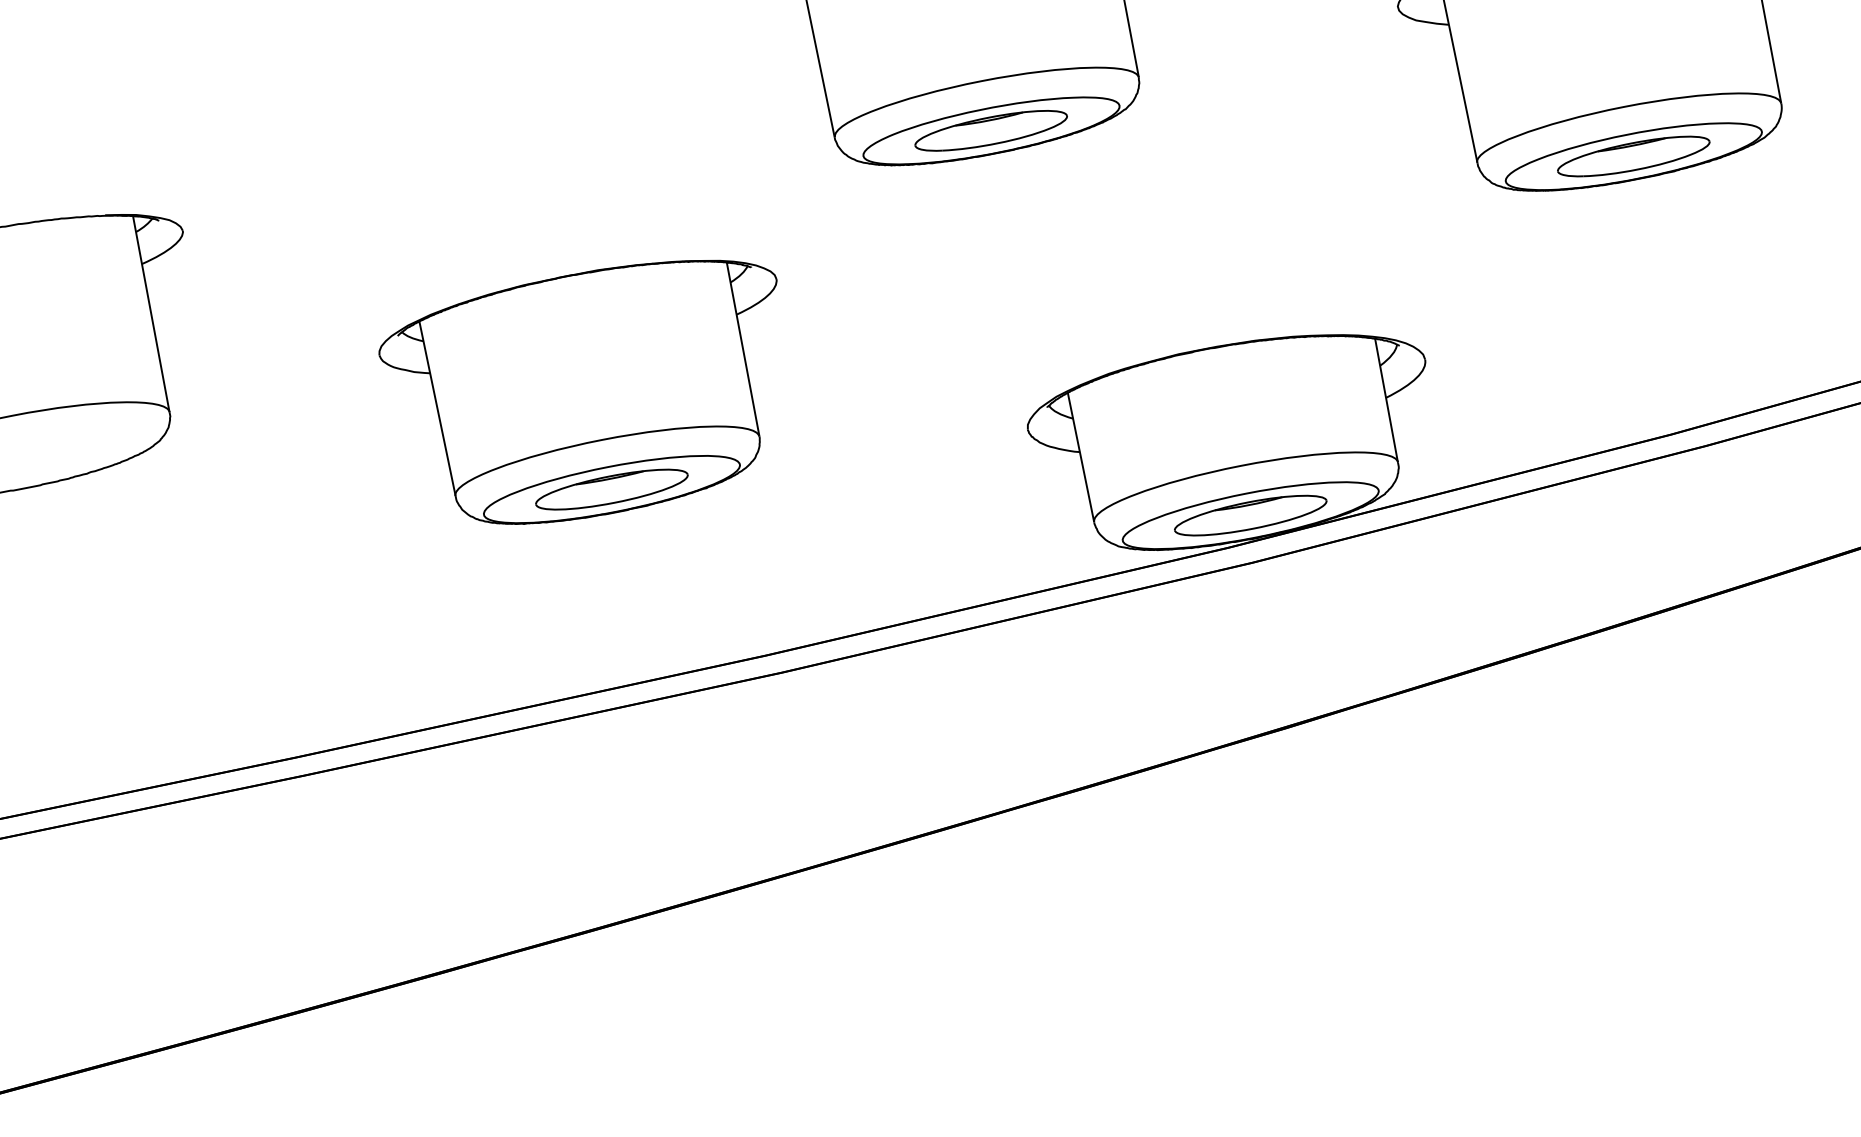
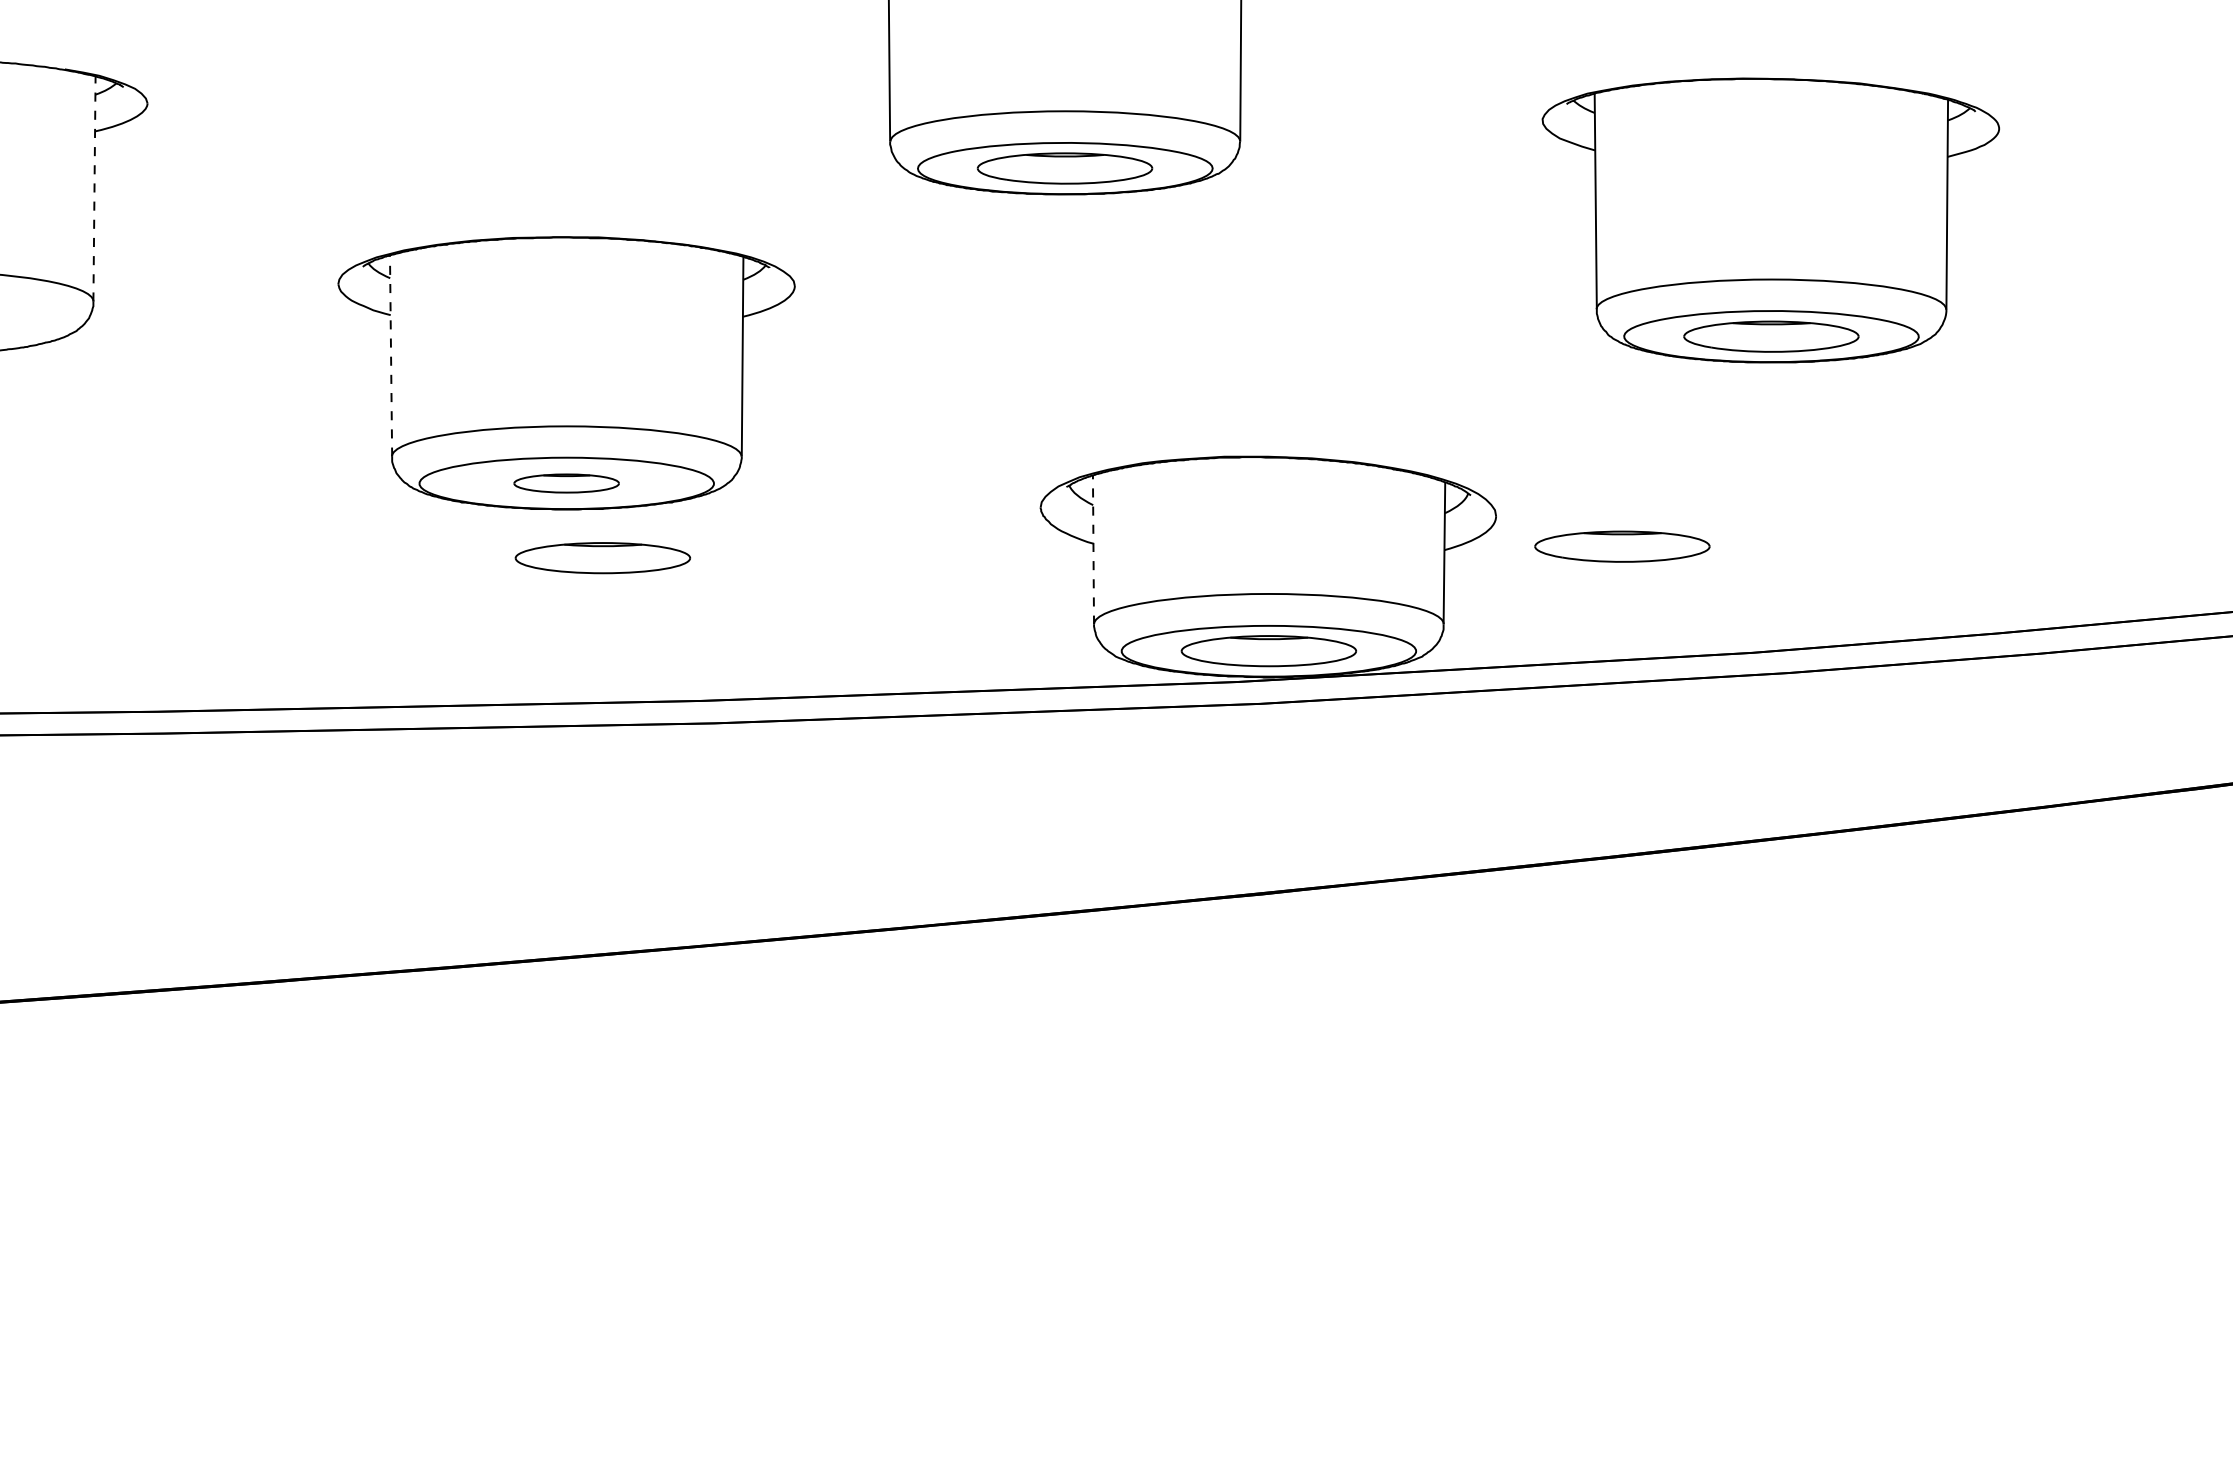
line: (151, 313) -> (94, 188), solid -> dashed
part: (1540, 364) -> (1622, 546), added
line: (437, 408) -> (391, 355), solid -> dashed
line: (1081, 458) -> (1093, 550), solid -> dashed
part: (611, 489) -> (566, 483), size x0.6
part: (655, 548) -> (602, 558), added

